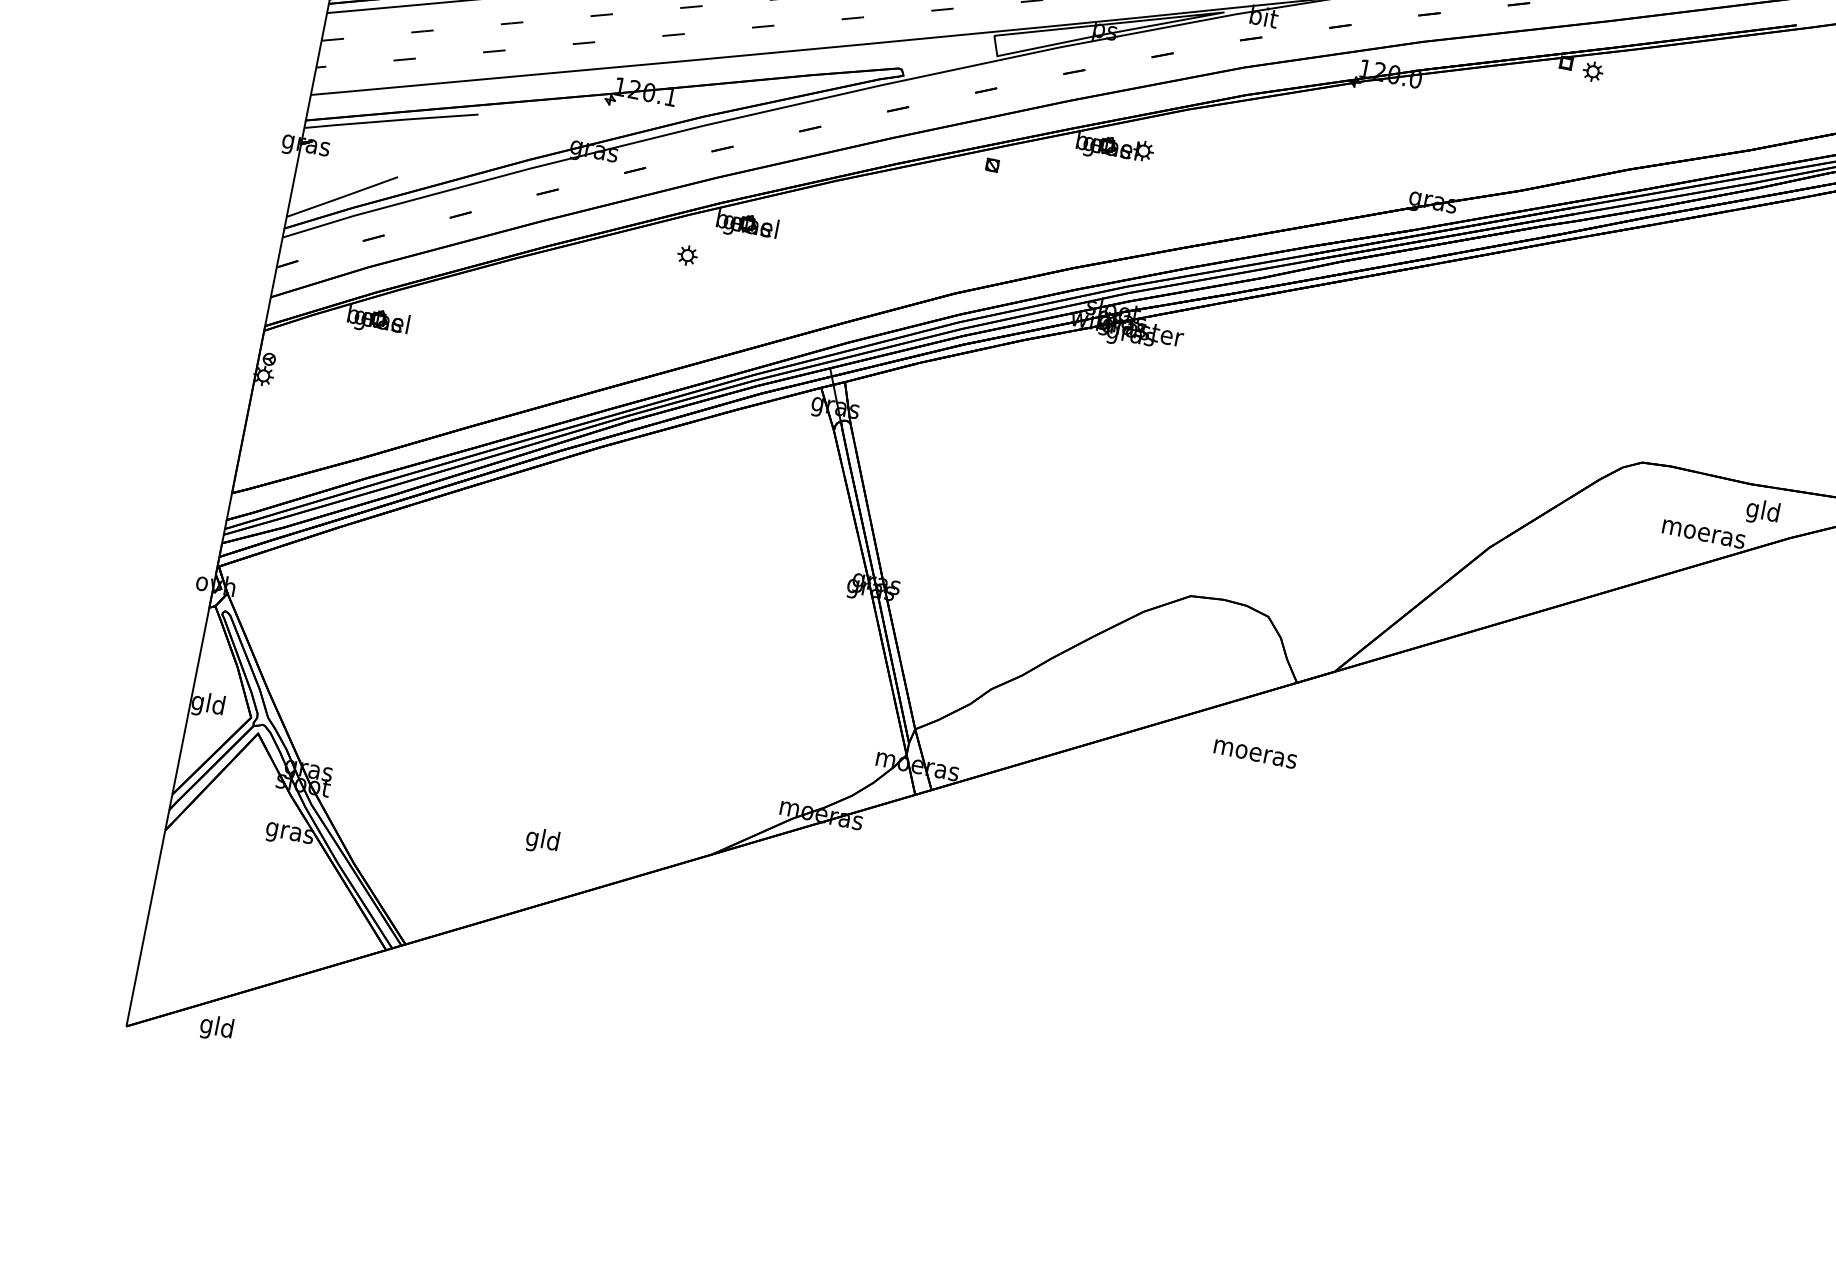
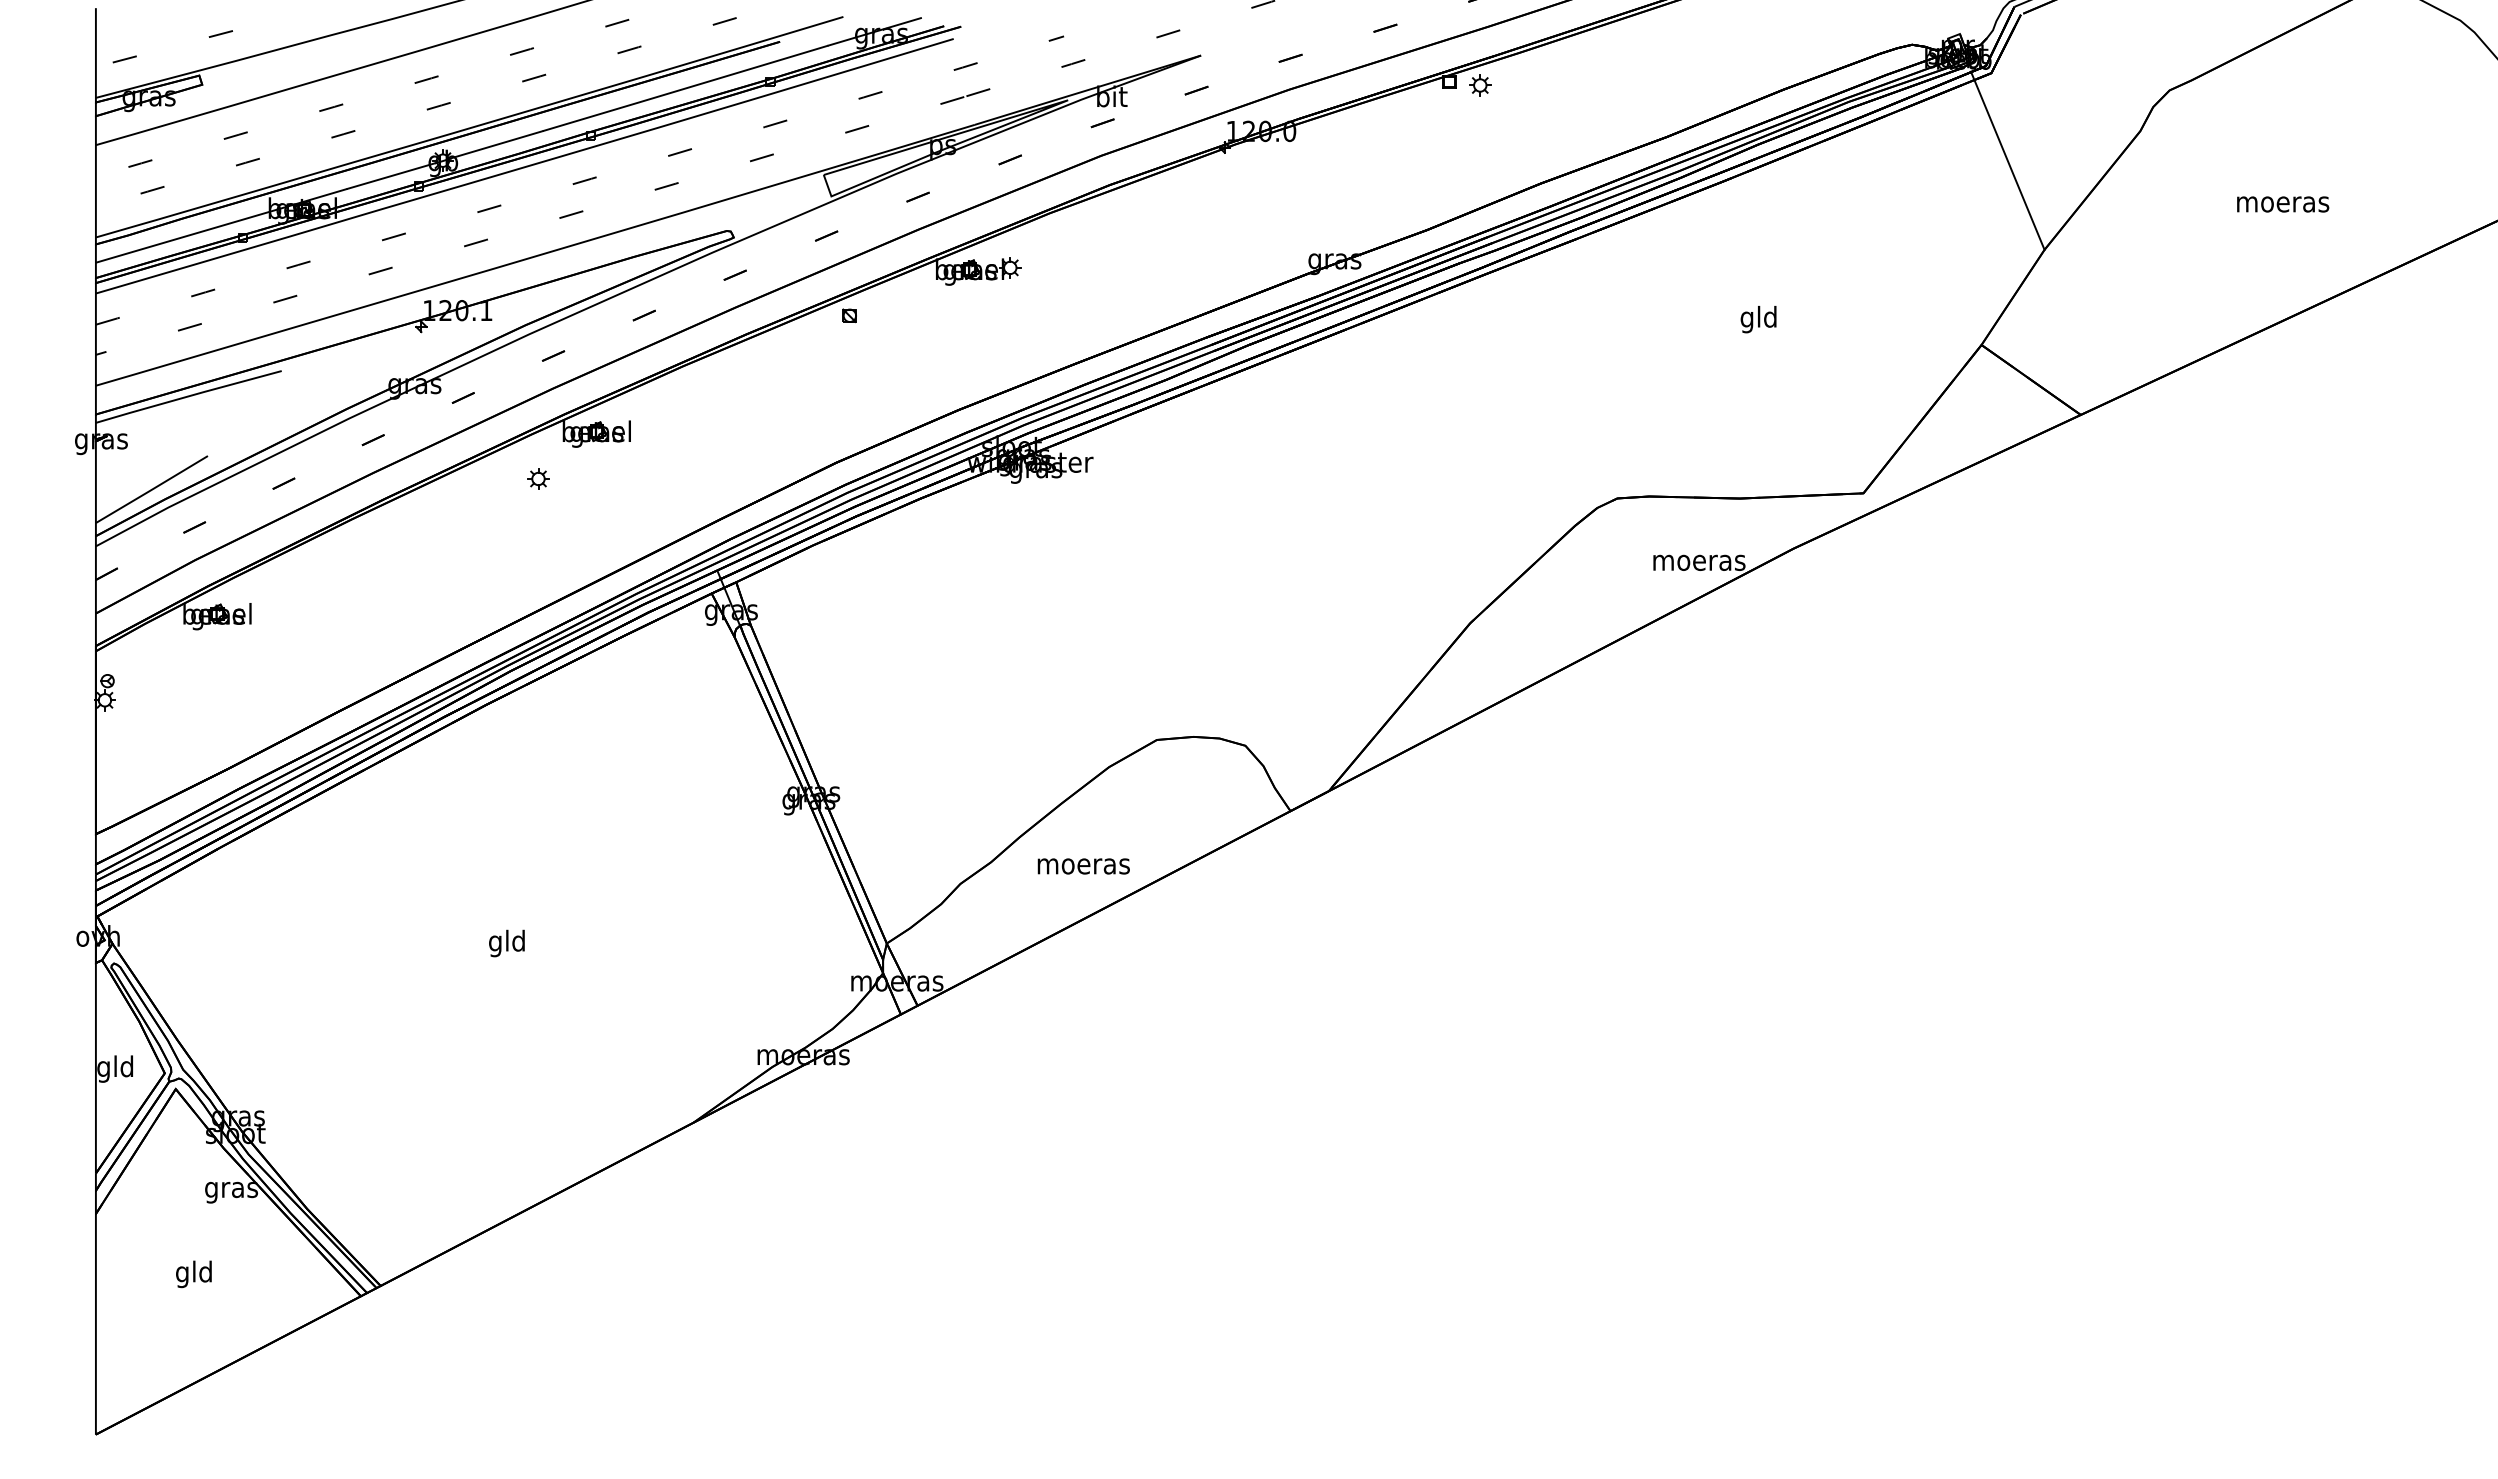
text: (1762, 512) -> (1758, 319), moved
text: (1255, 754) -> (1083, 866), moved
text: (542, 840) -> (506, 943), moved
text: (216, 1028) -> (193, 1274), moved

